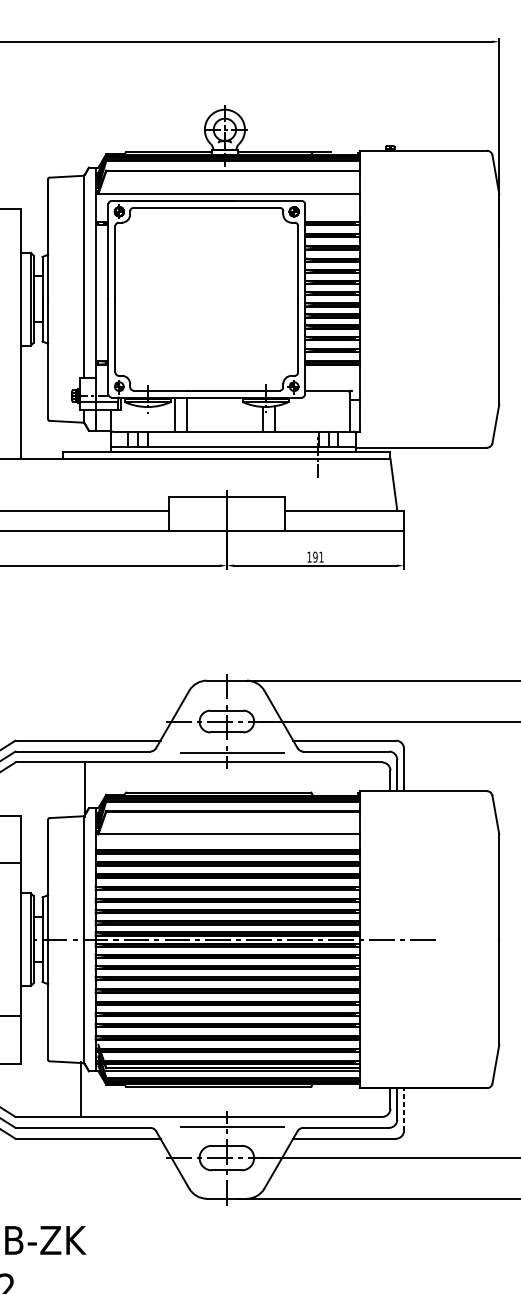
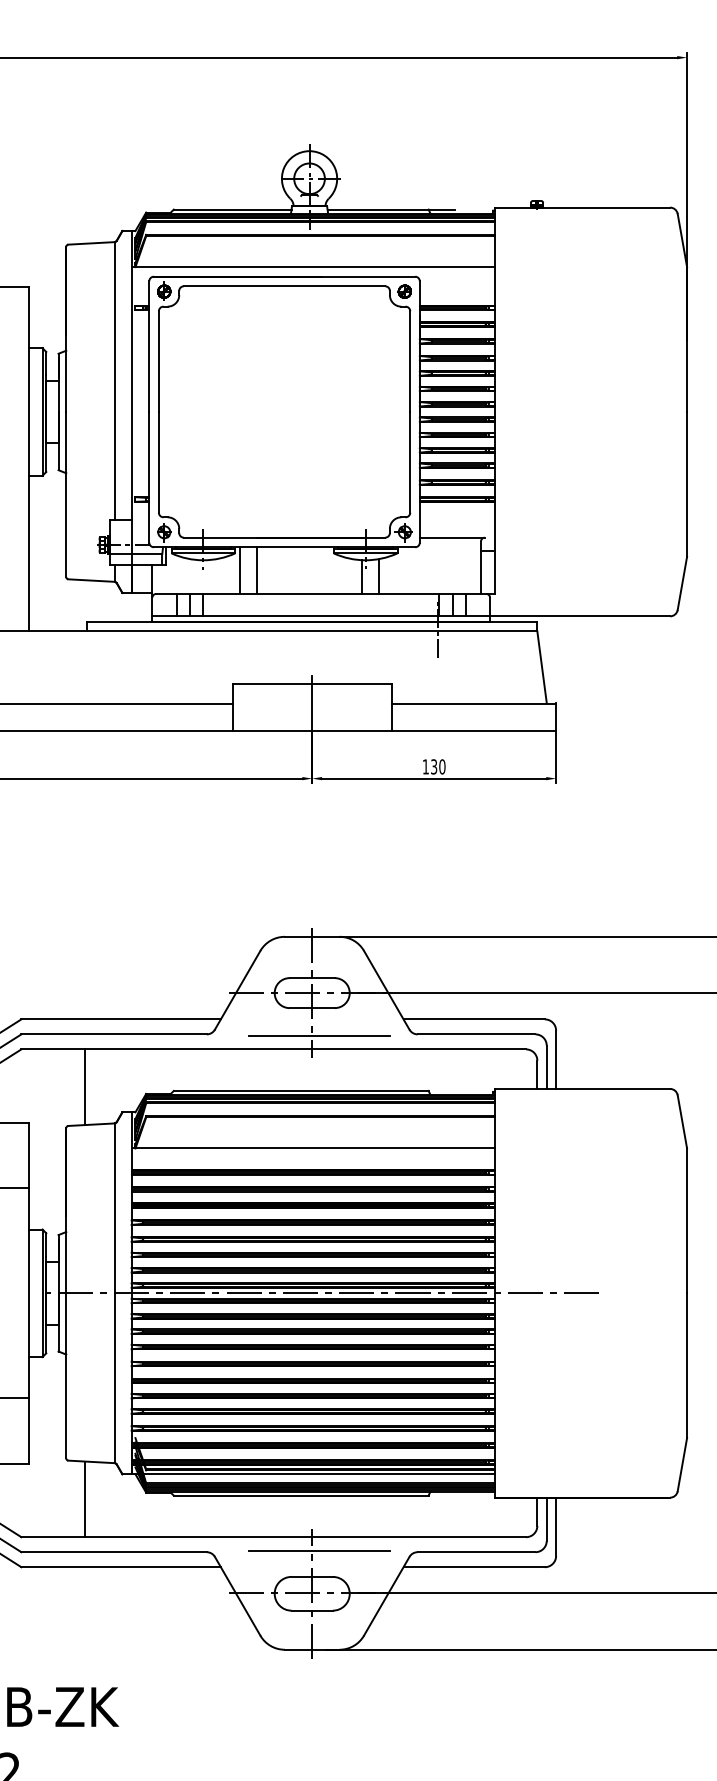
text: (317, 556) -> (437, 766), 191 -> 130
line: (85, 790) -> (85, 1087), moved
line: (81, 1089) -> (85, 1499), moved
line: (404, 1109) -> (556, 1526), dashed -> solid

